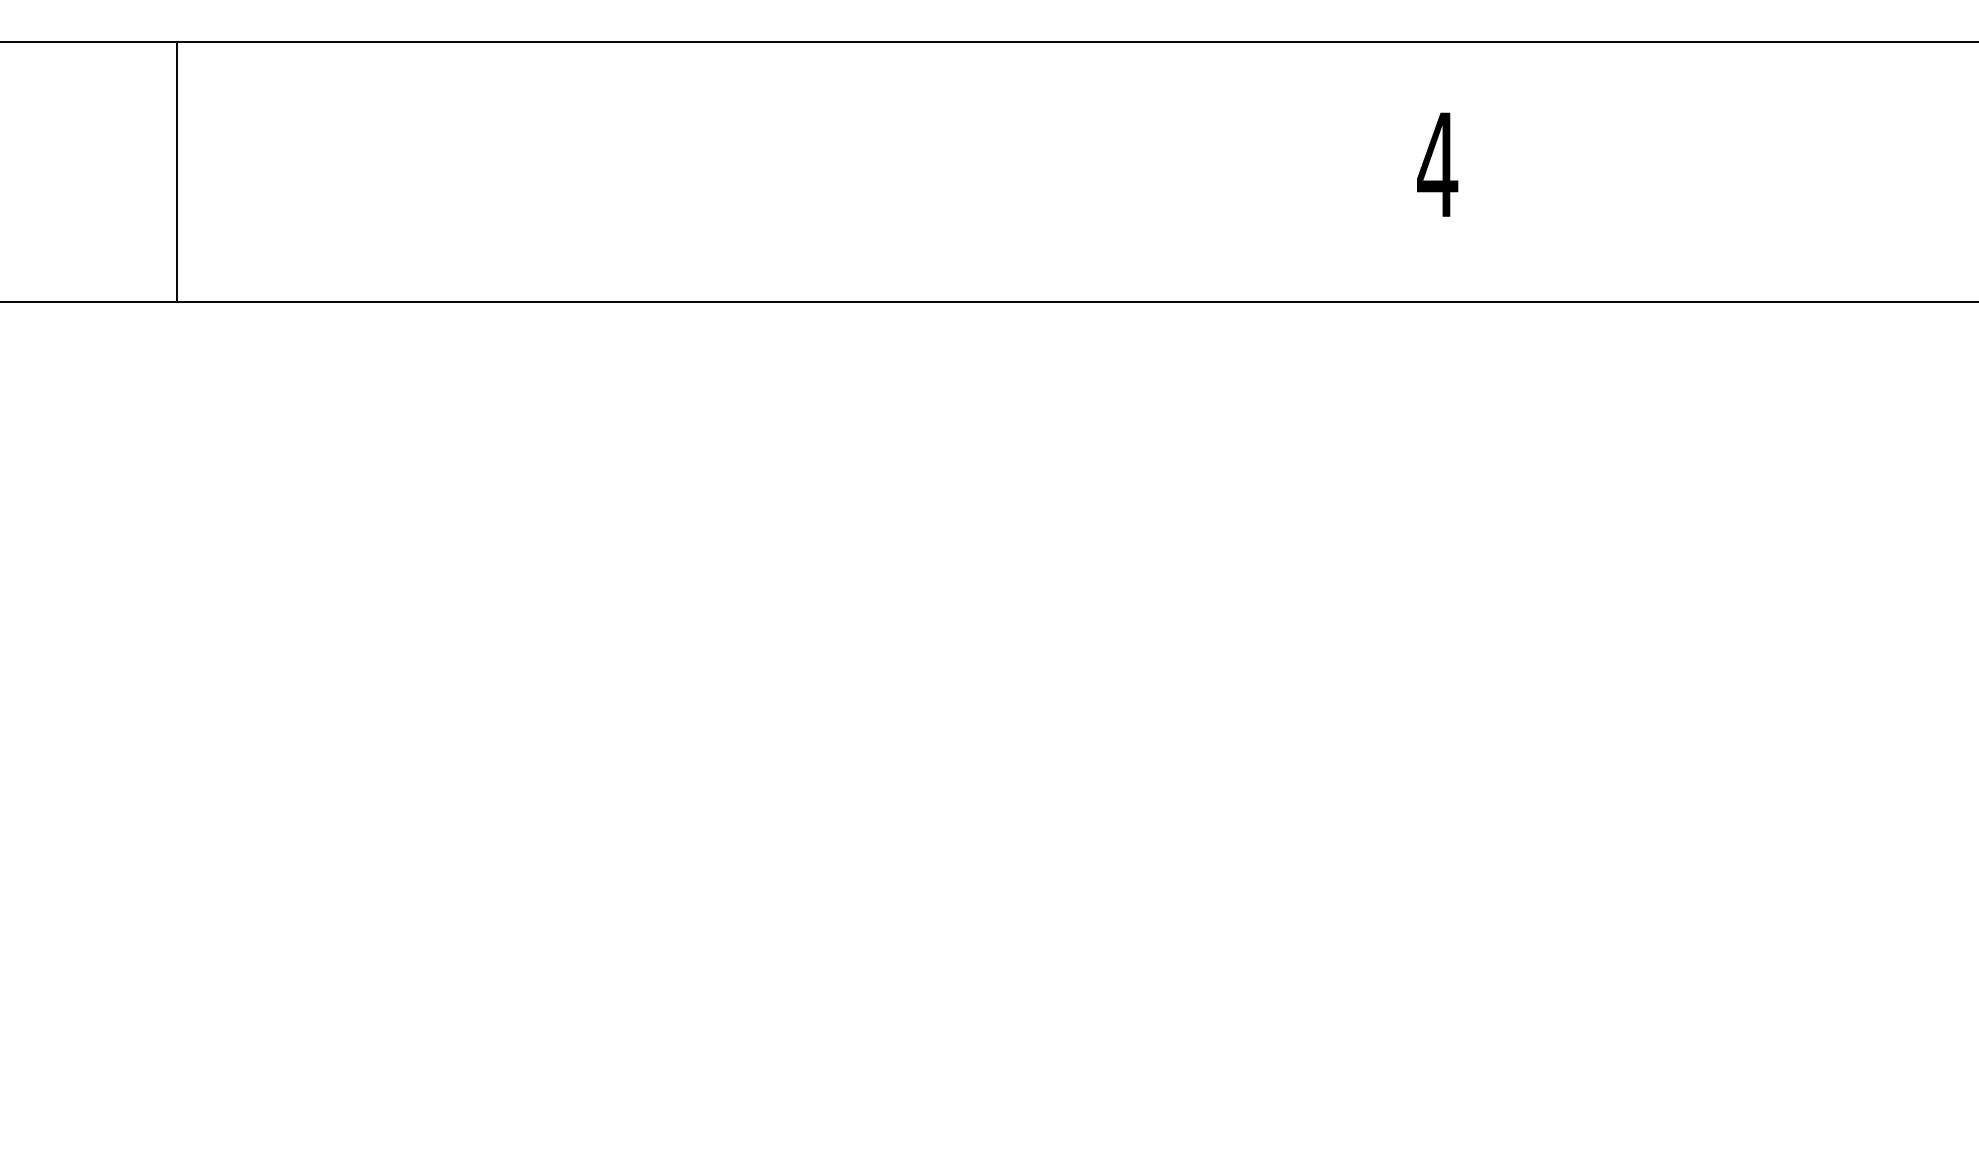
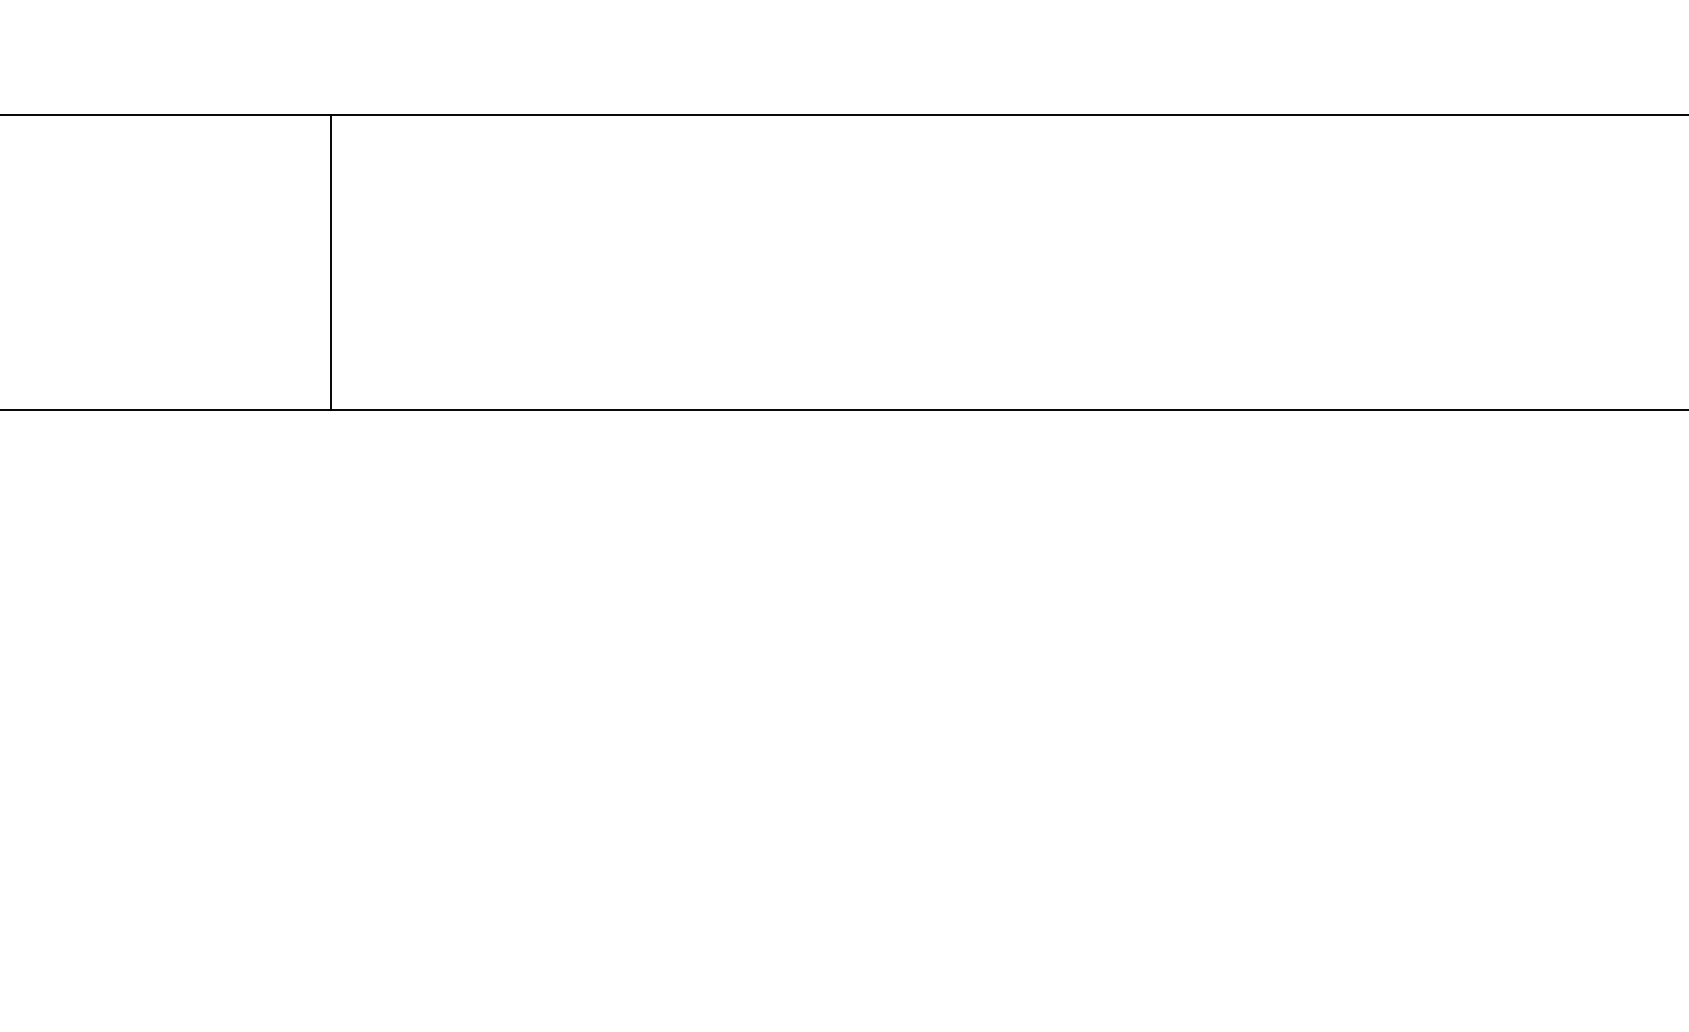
line: (177, 171) -> (331, 262), moved

